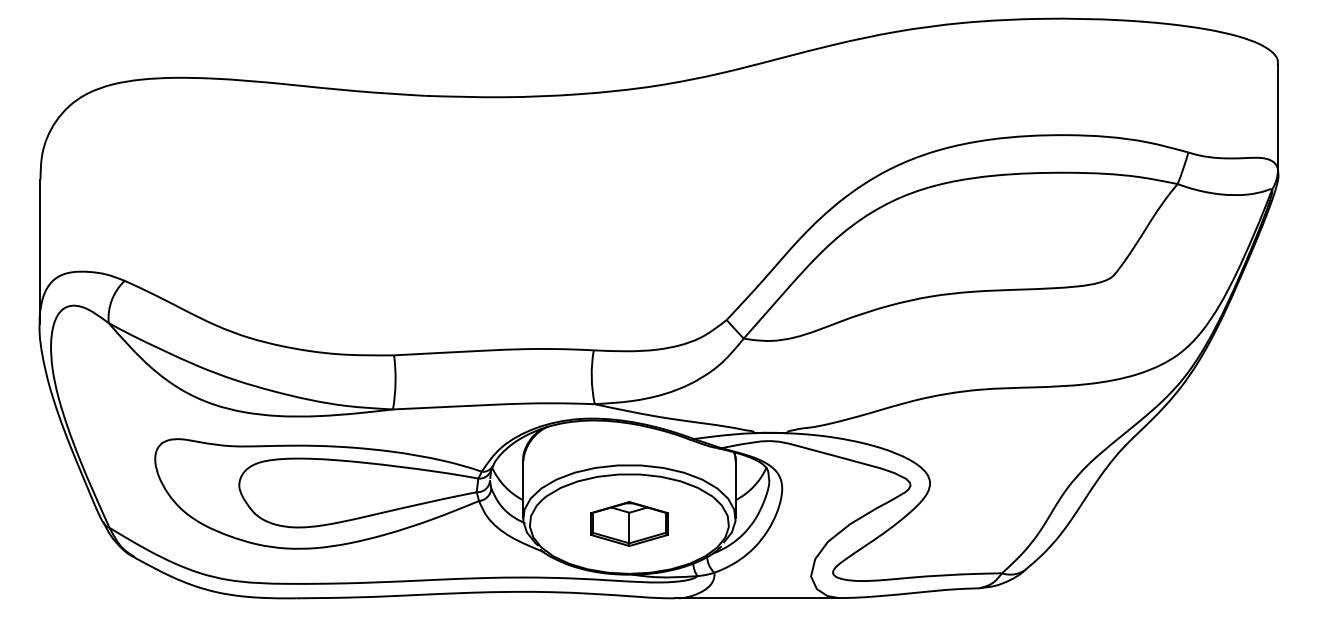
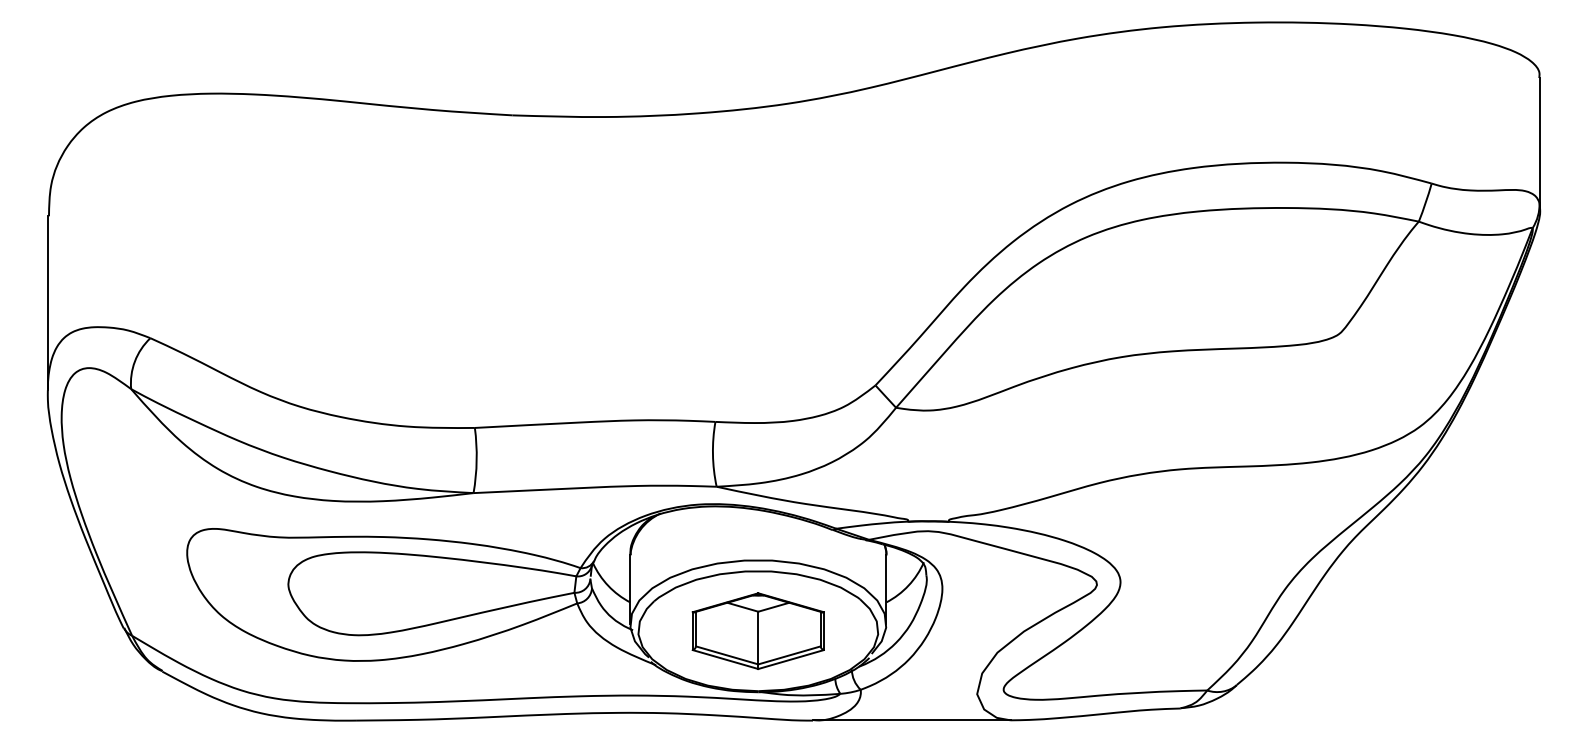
part: (629, 523) -> (758, 630), size x1.43

